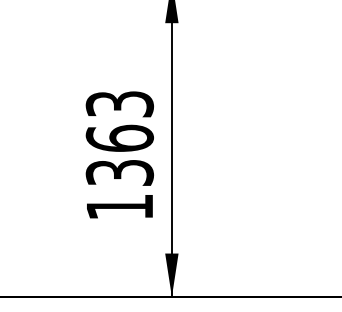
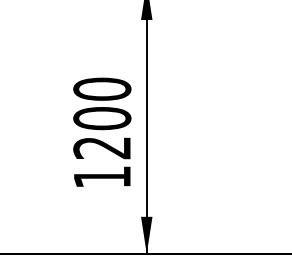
text: (120, 138) -> (102, 118), 1363 -> 1200

